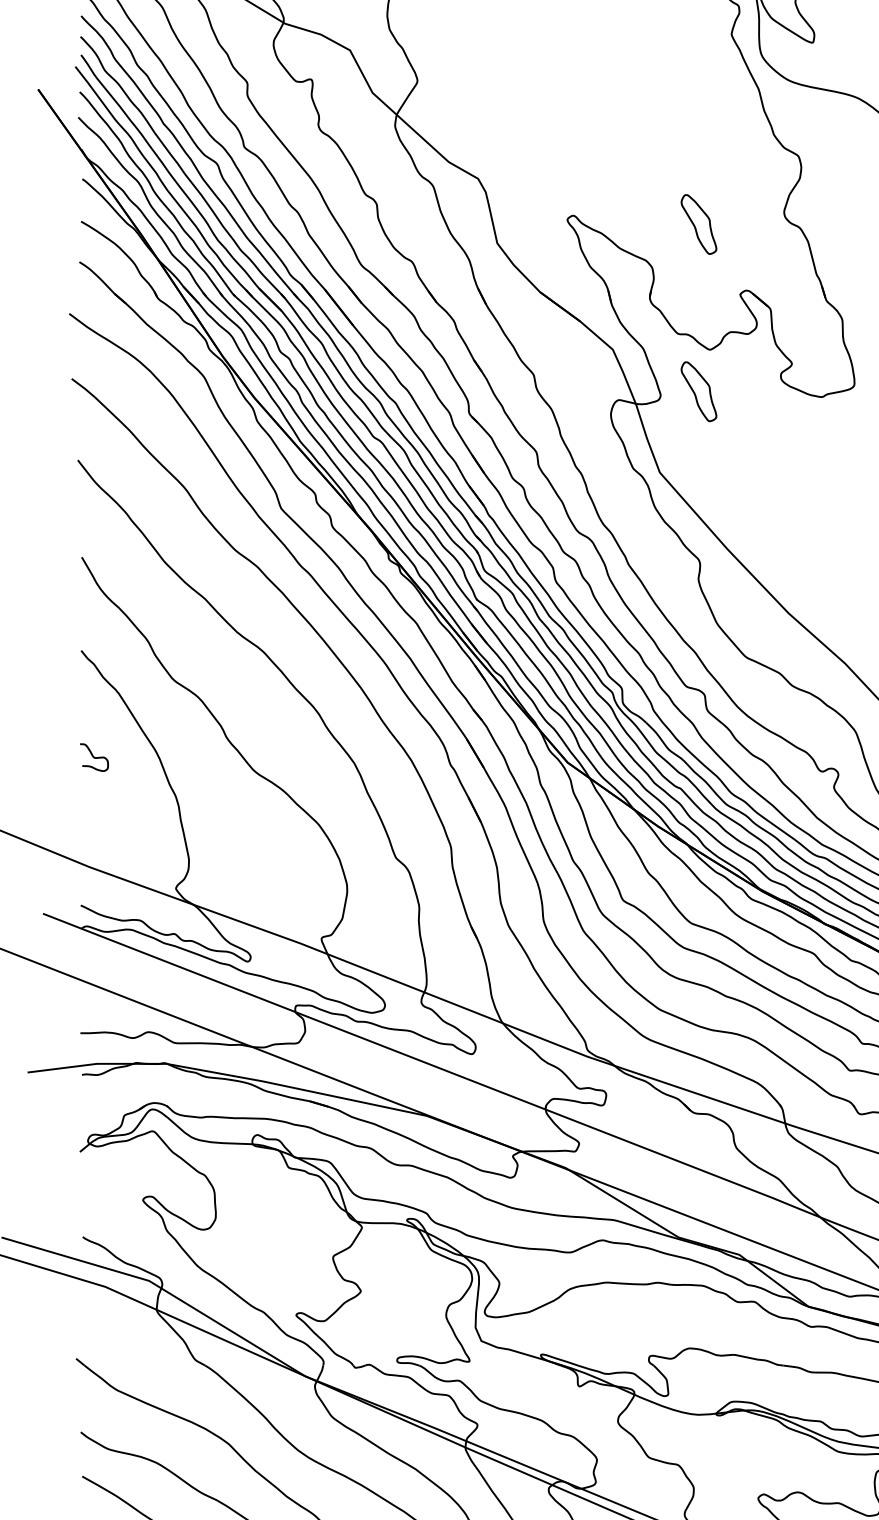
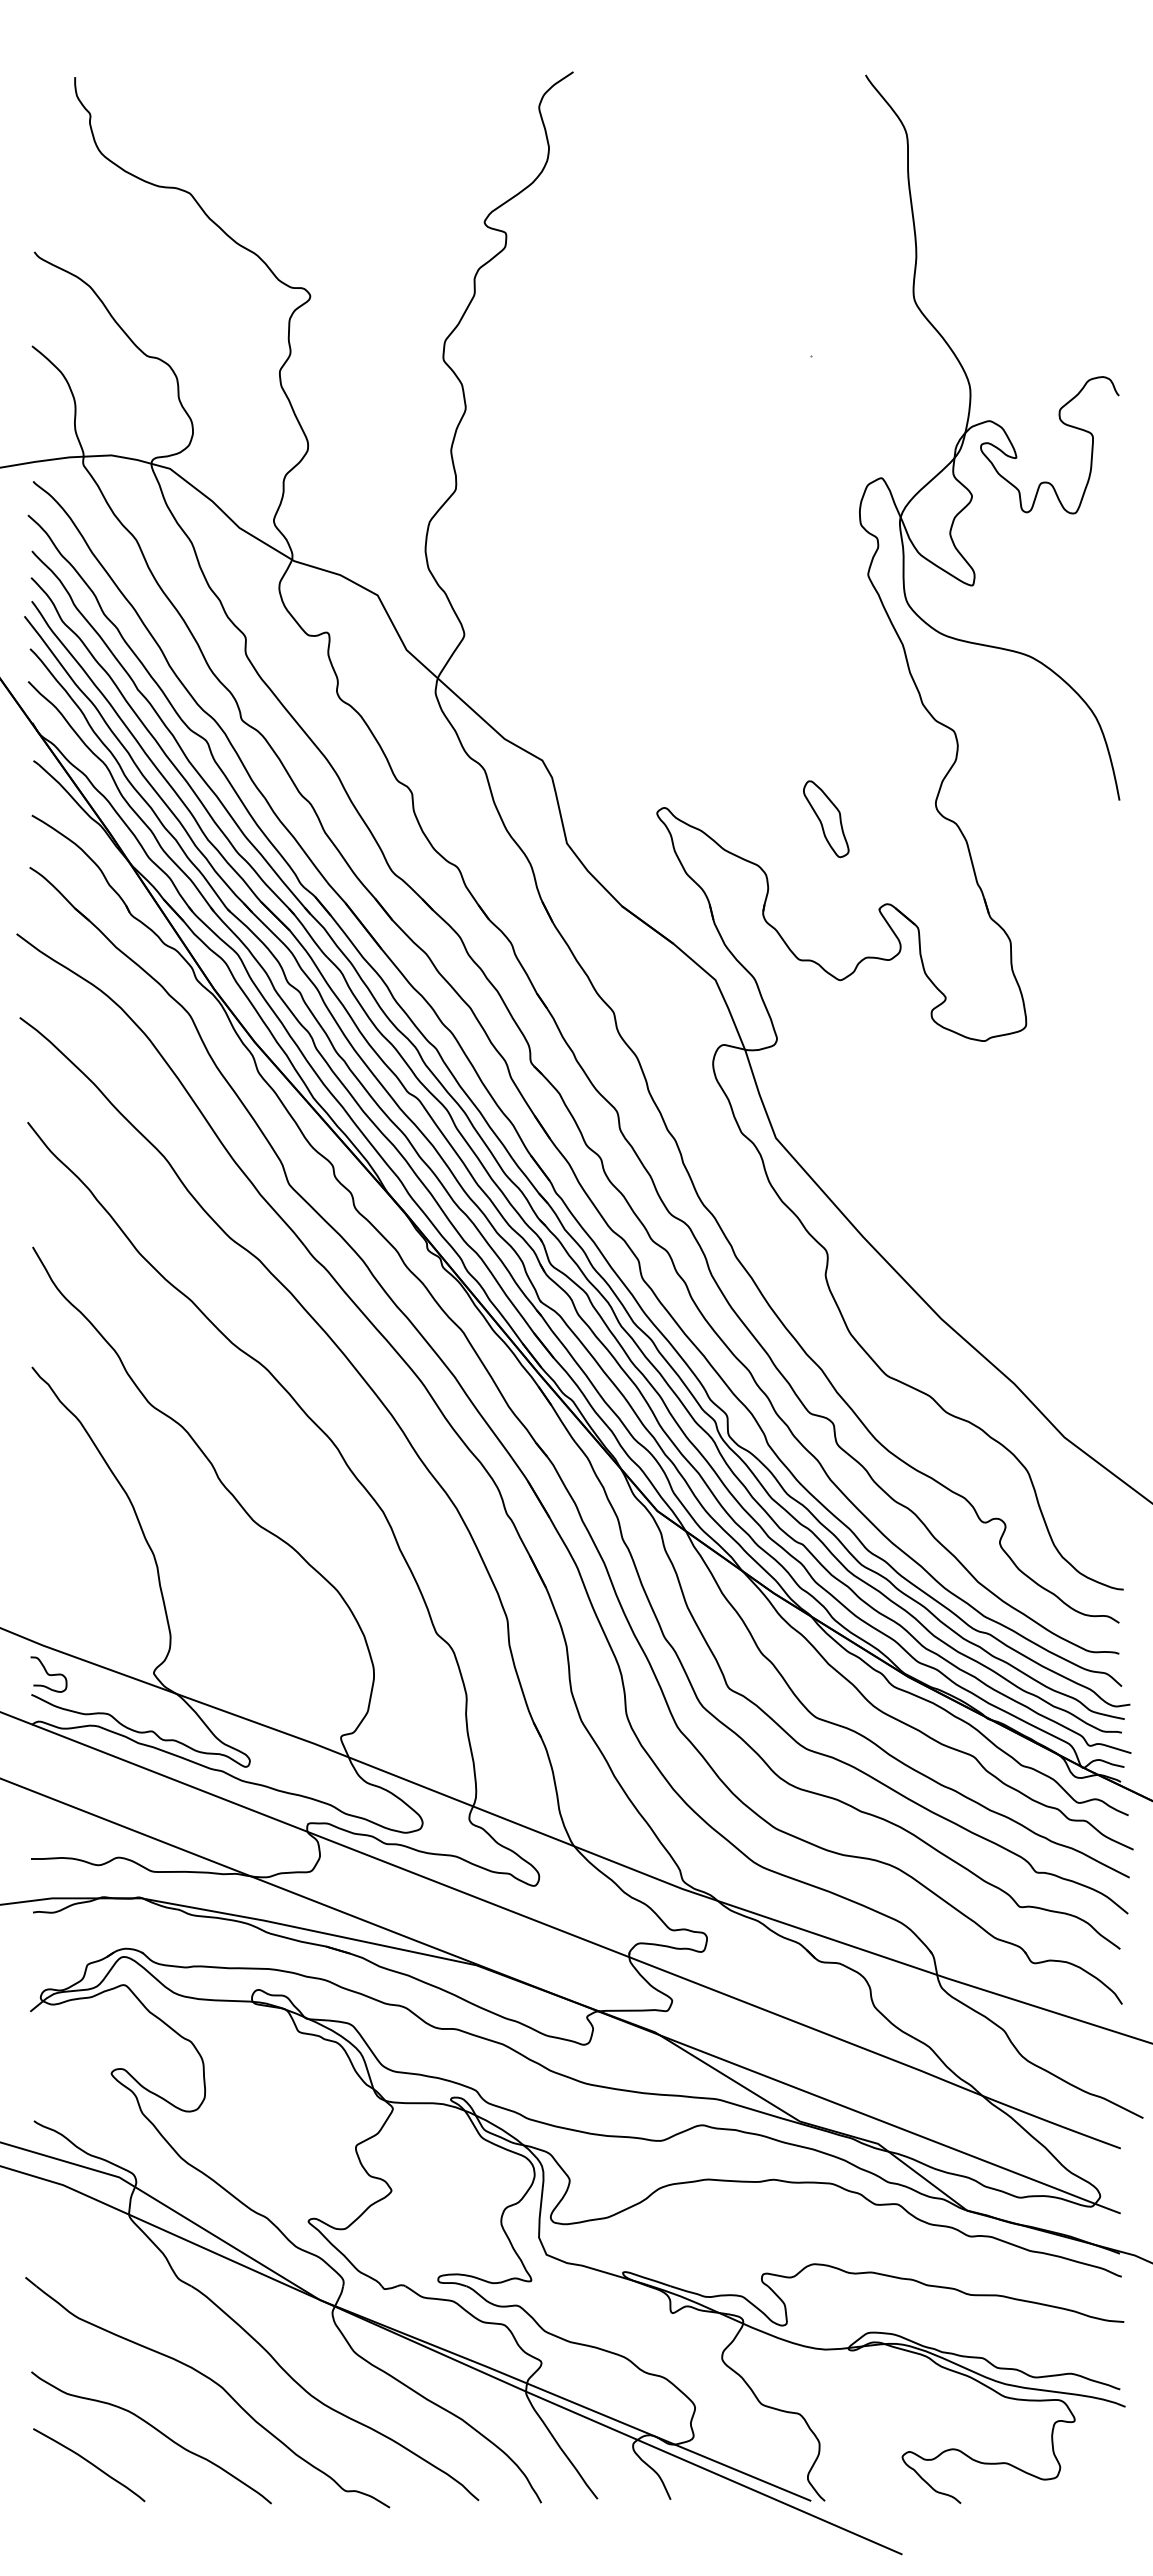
part: (699, 391) -> (826, 1034), removed
curve: (94, 757) -> (48, 1674), moved

